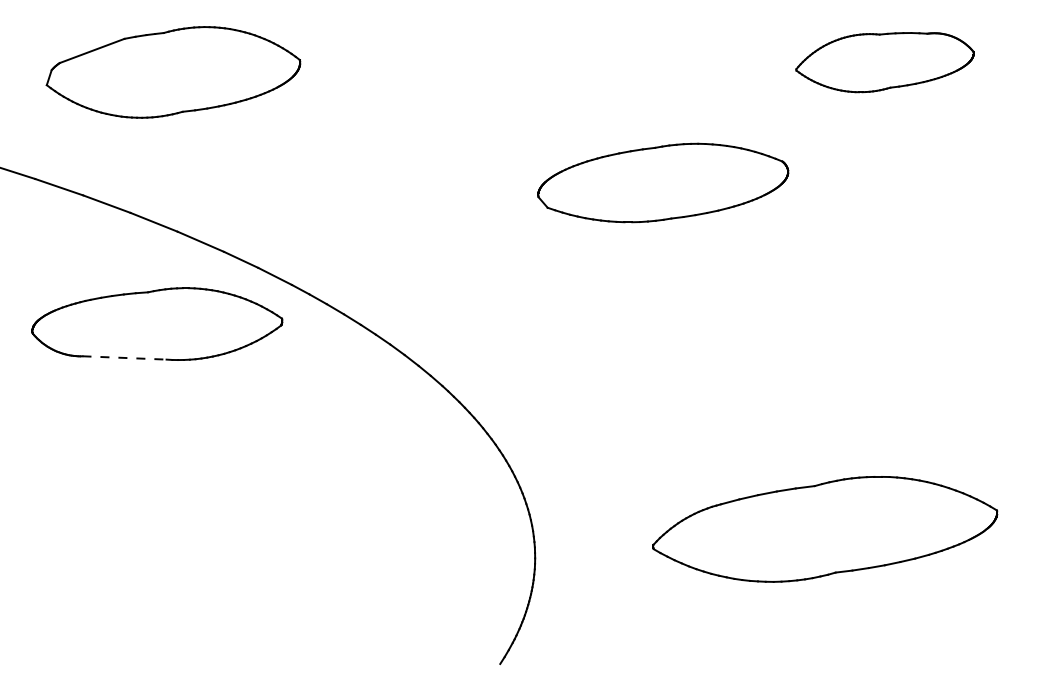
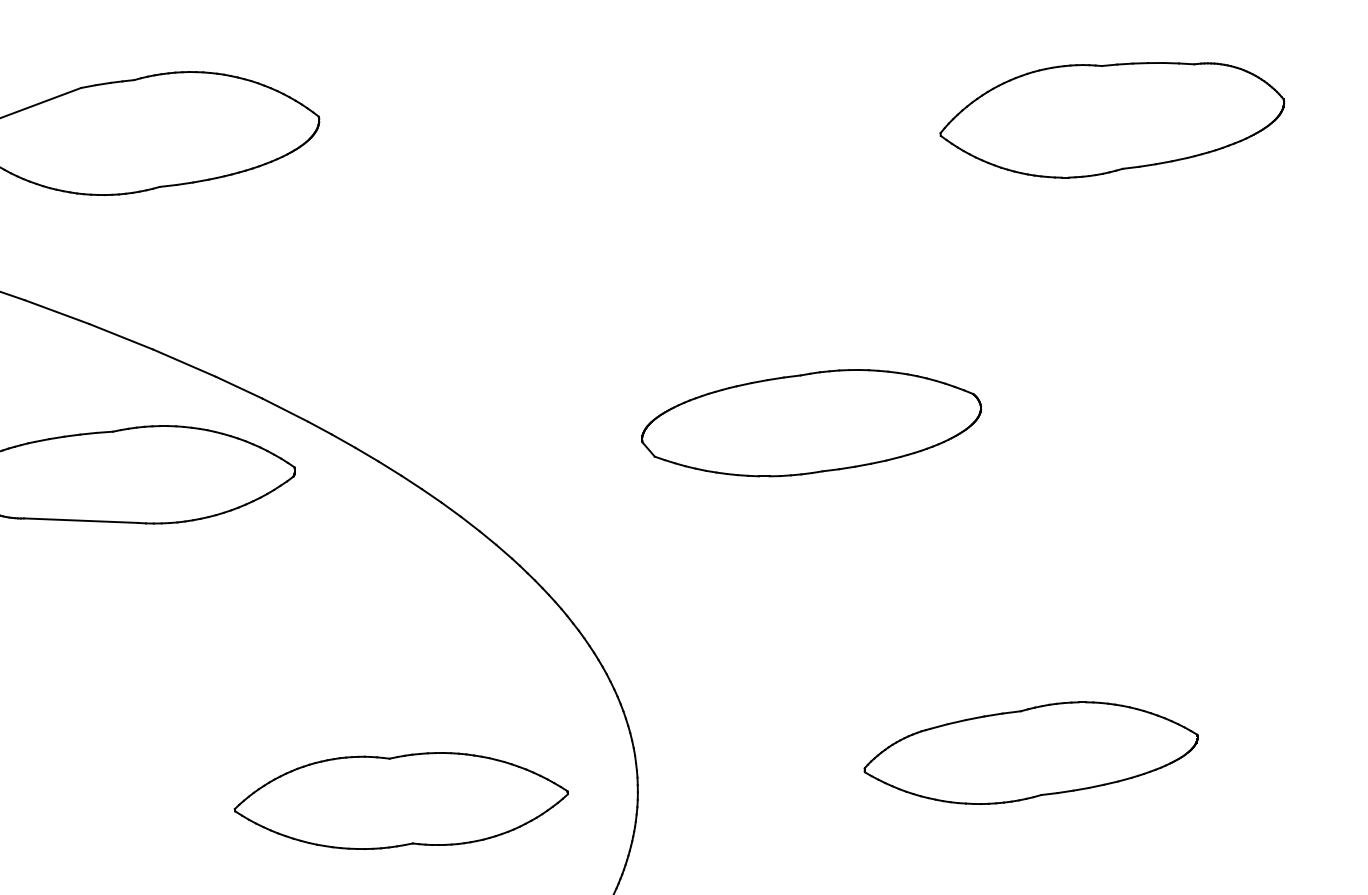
part: (884, 62) -> (1111, 120), size x1.43
part: (663, 182) -> (811, 422), moved
line: (125, 357) -> (82, 520), dashed -> solid
part: (824, 529) -> (1030, 753), size x0.71
part: (360, 564) -> (401, 800), added

